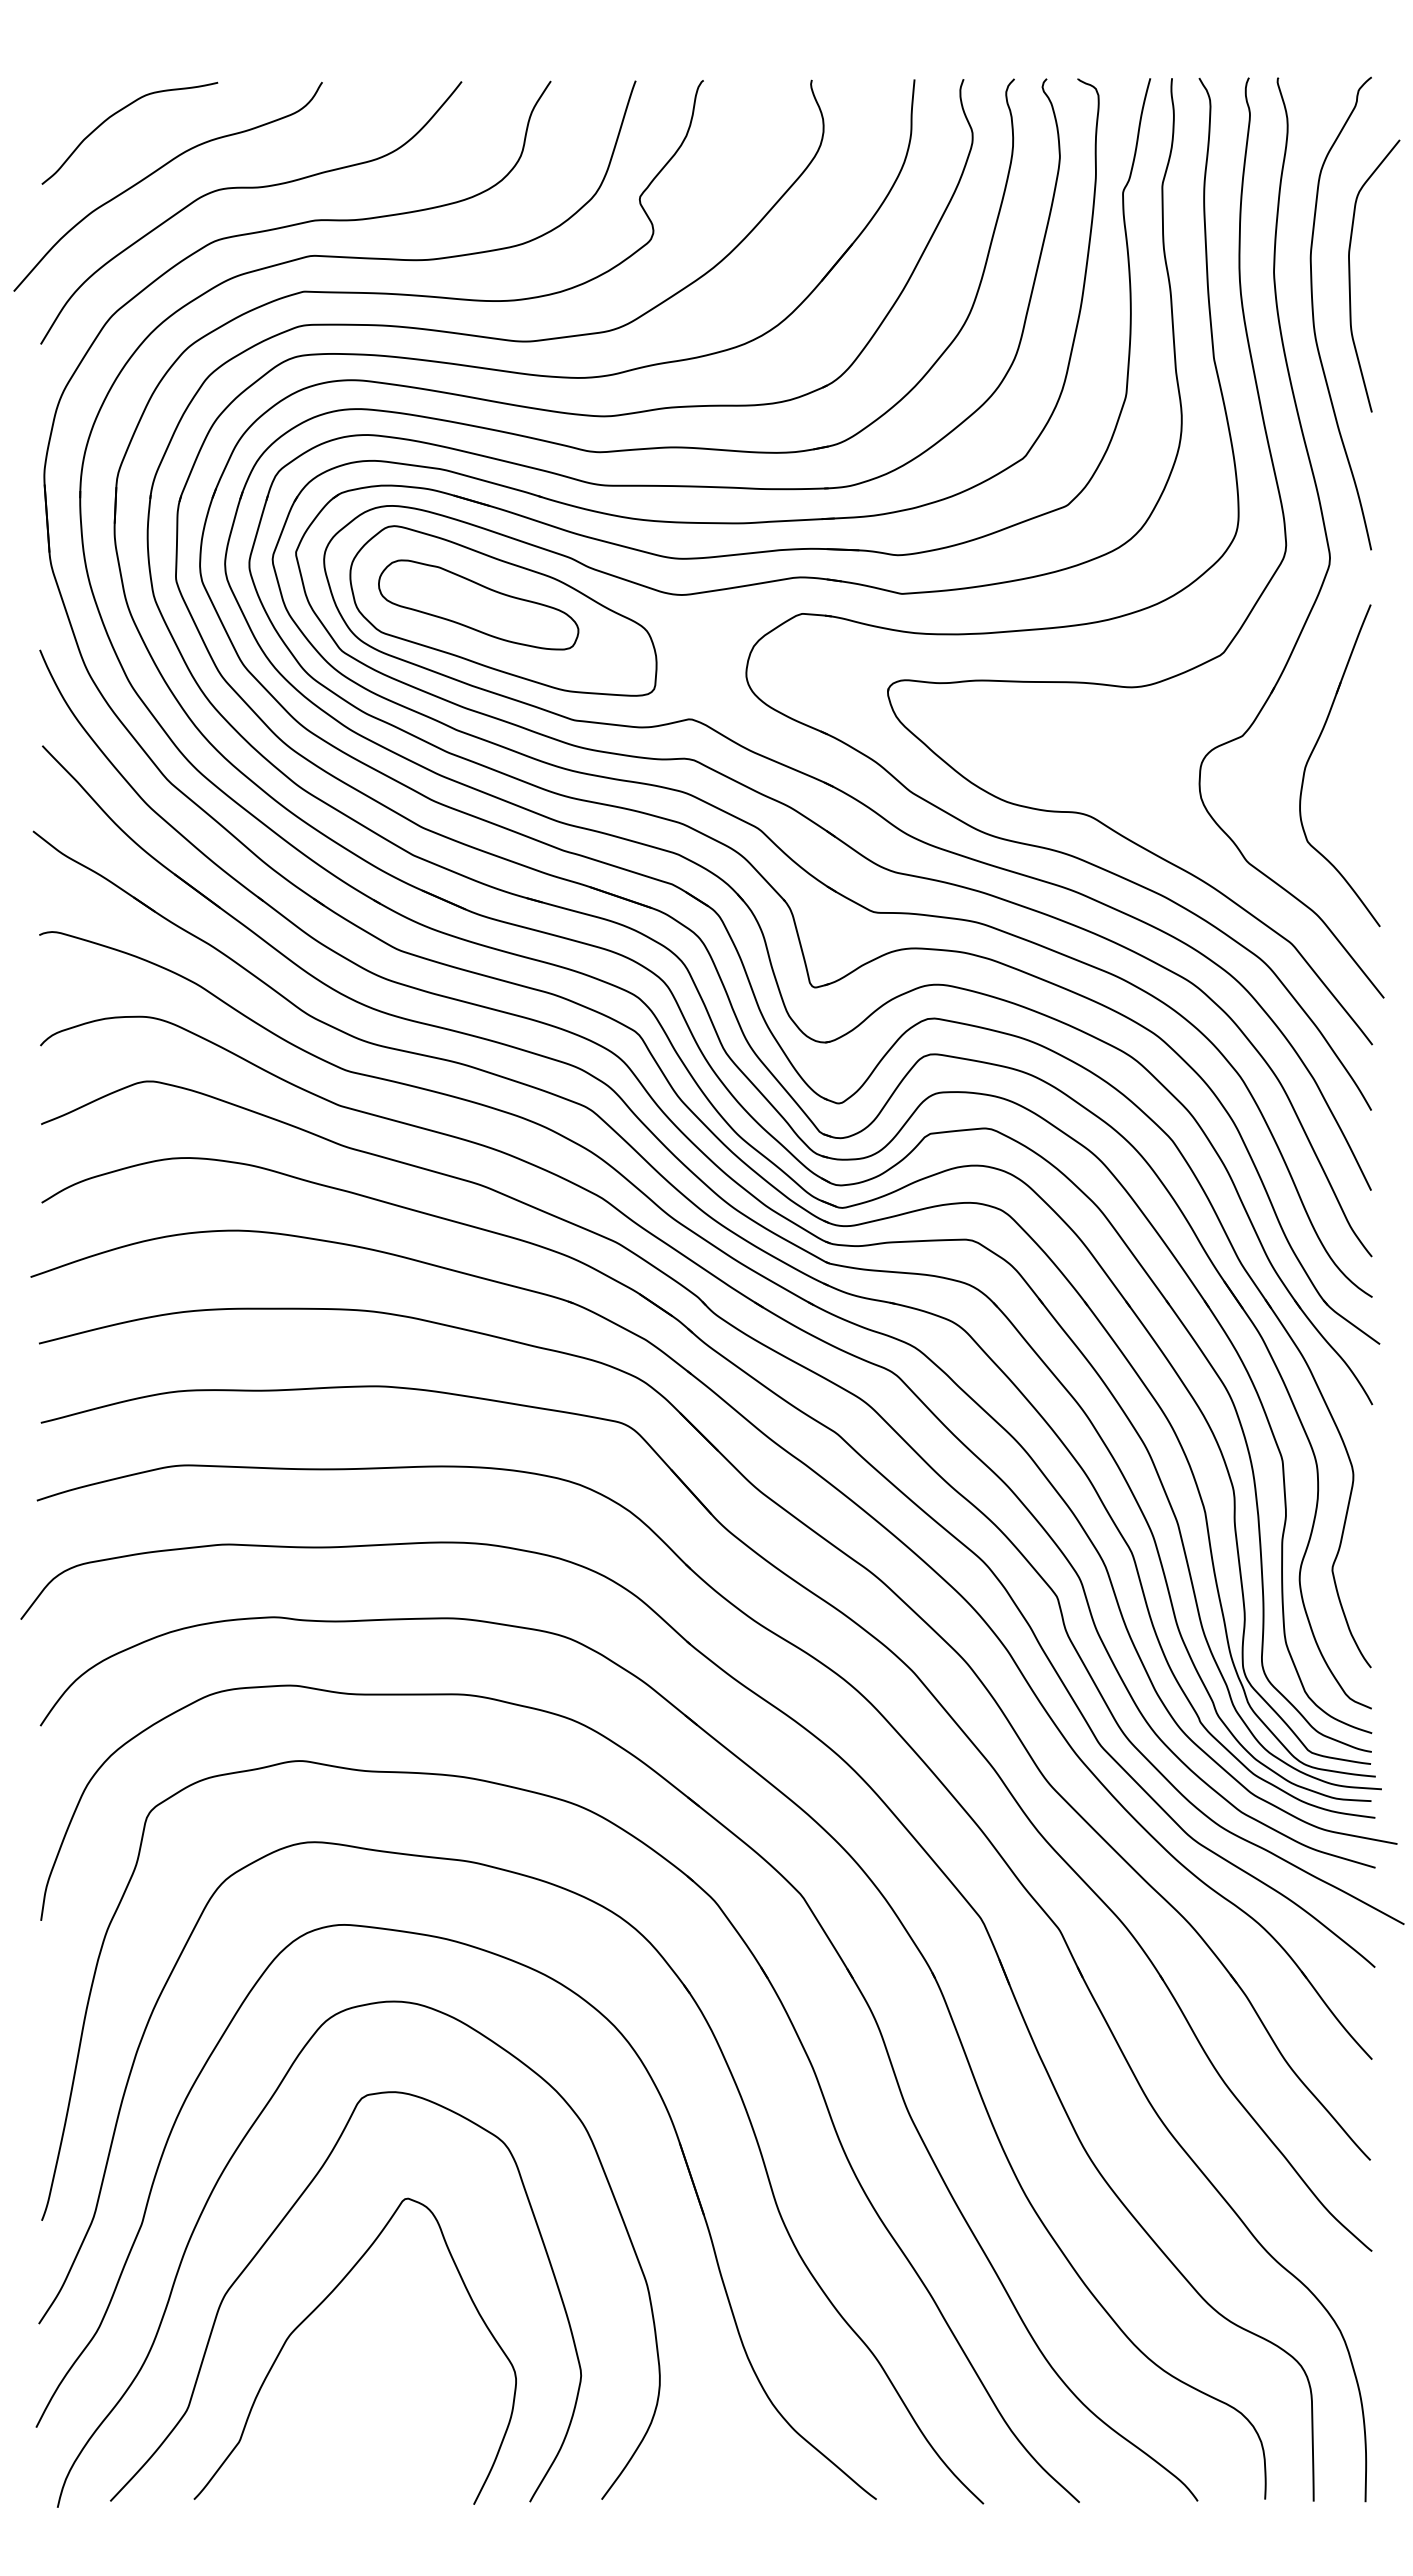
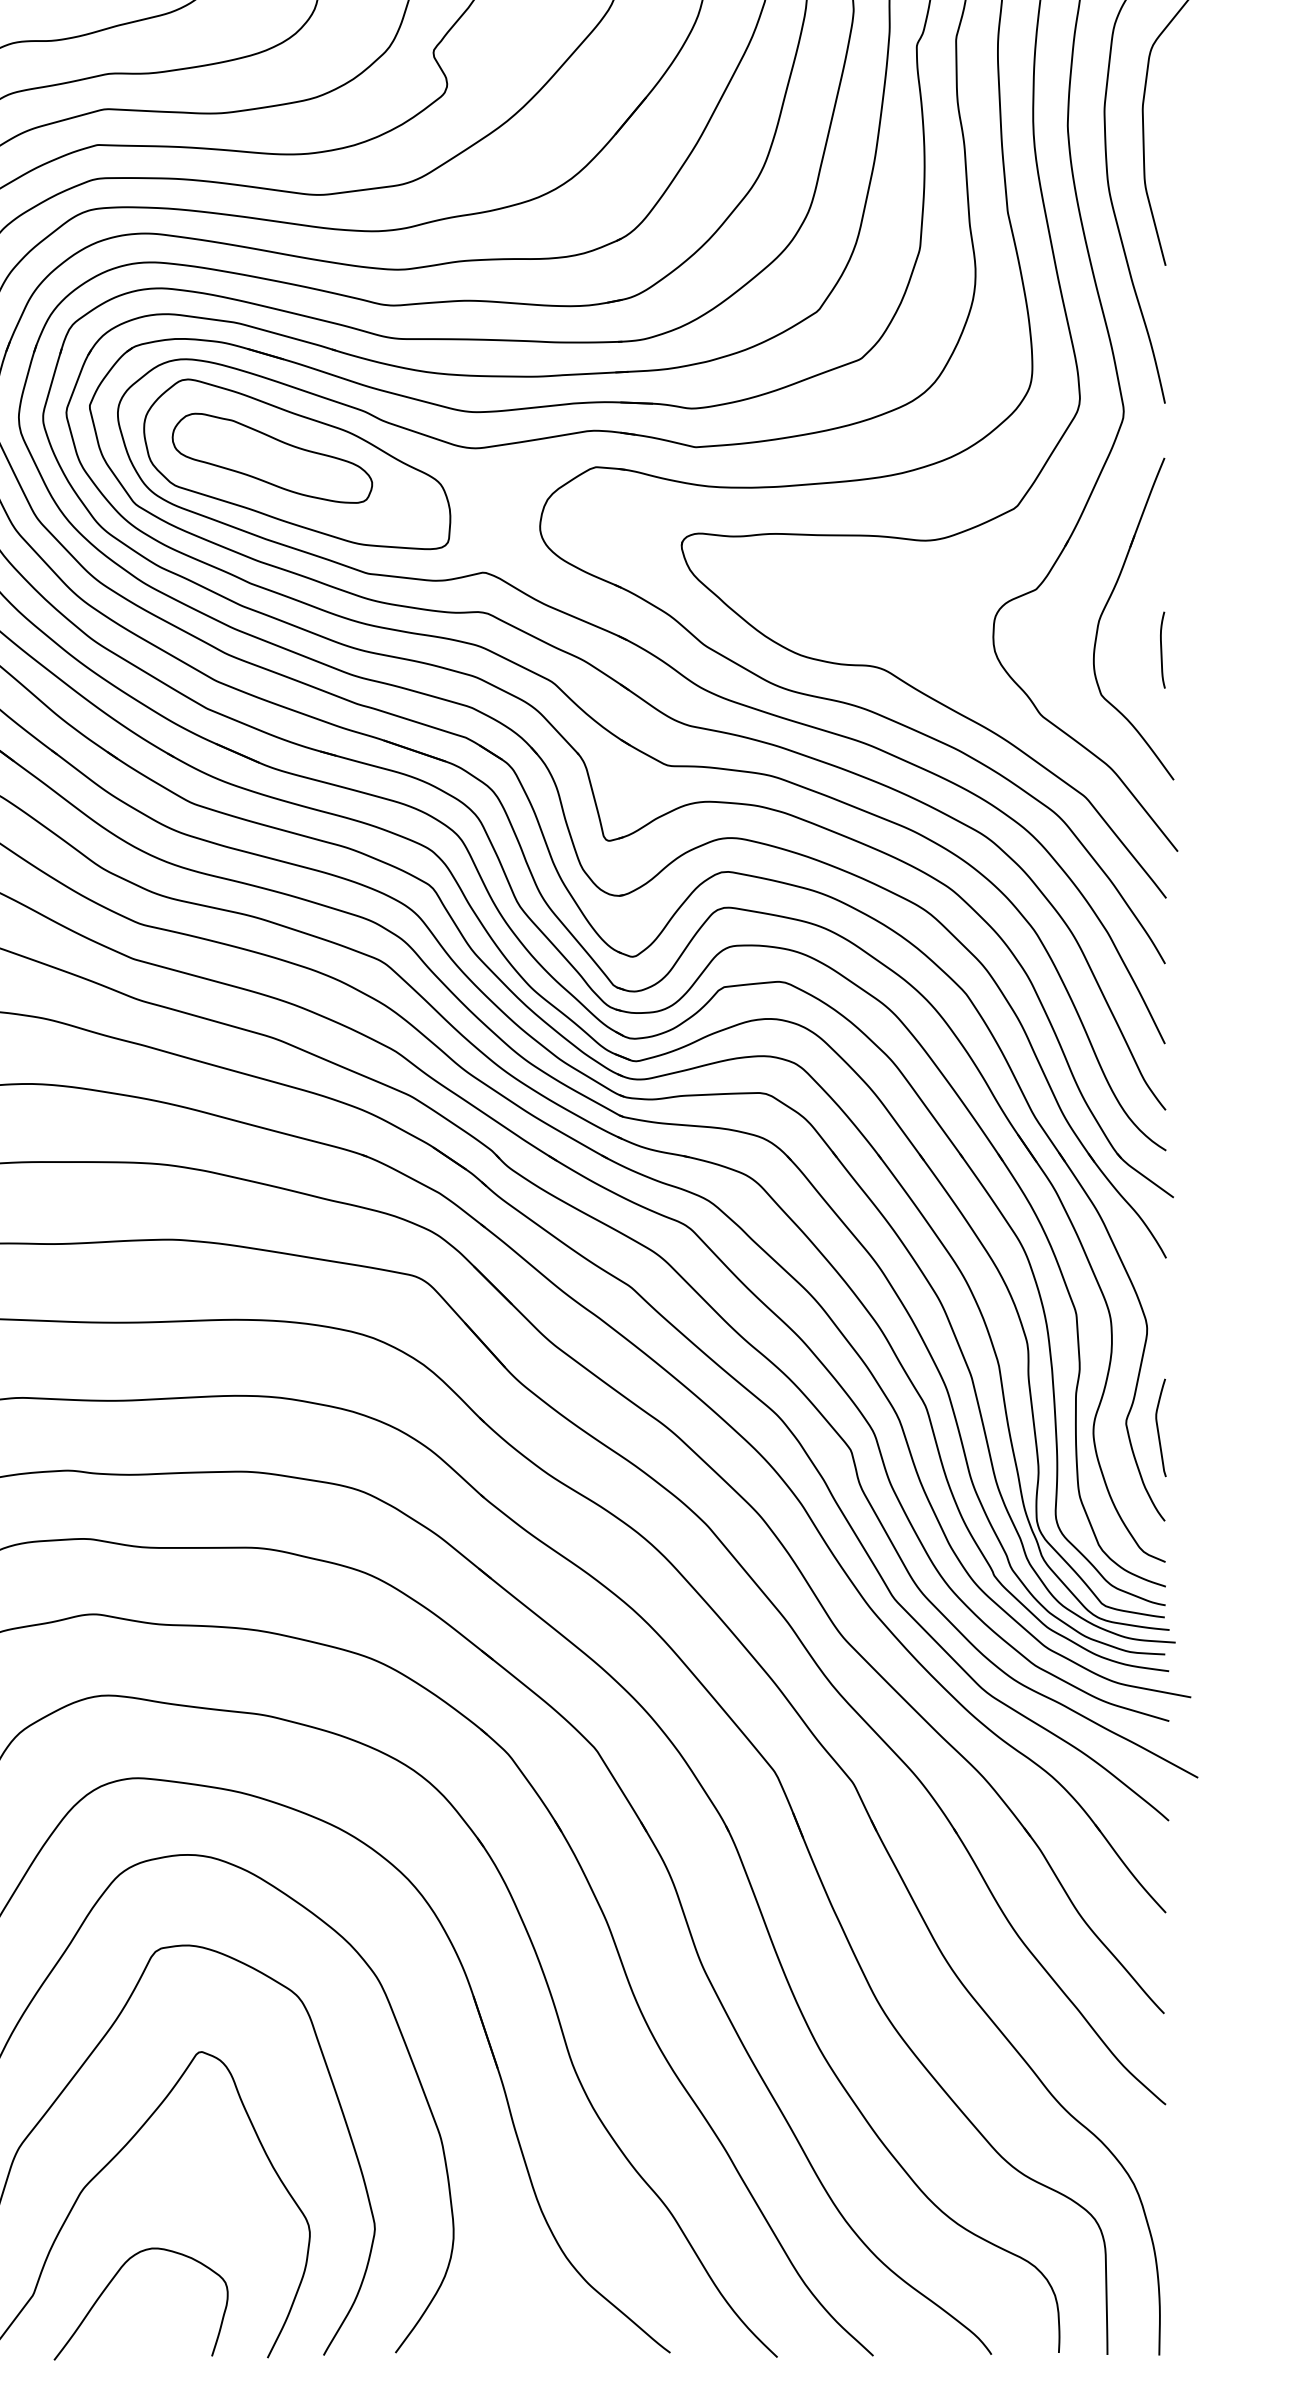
curve: (1368, 796) -> (1162, 649), added
curve: (1364, 1574) -> (1158, 1427), added
curve: (317, 2429) -> (111, 2282), added

